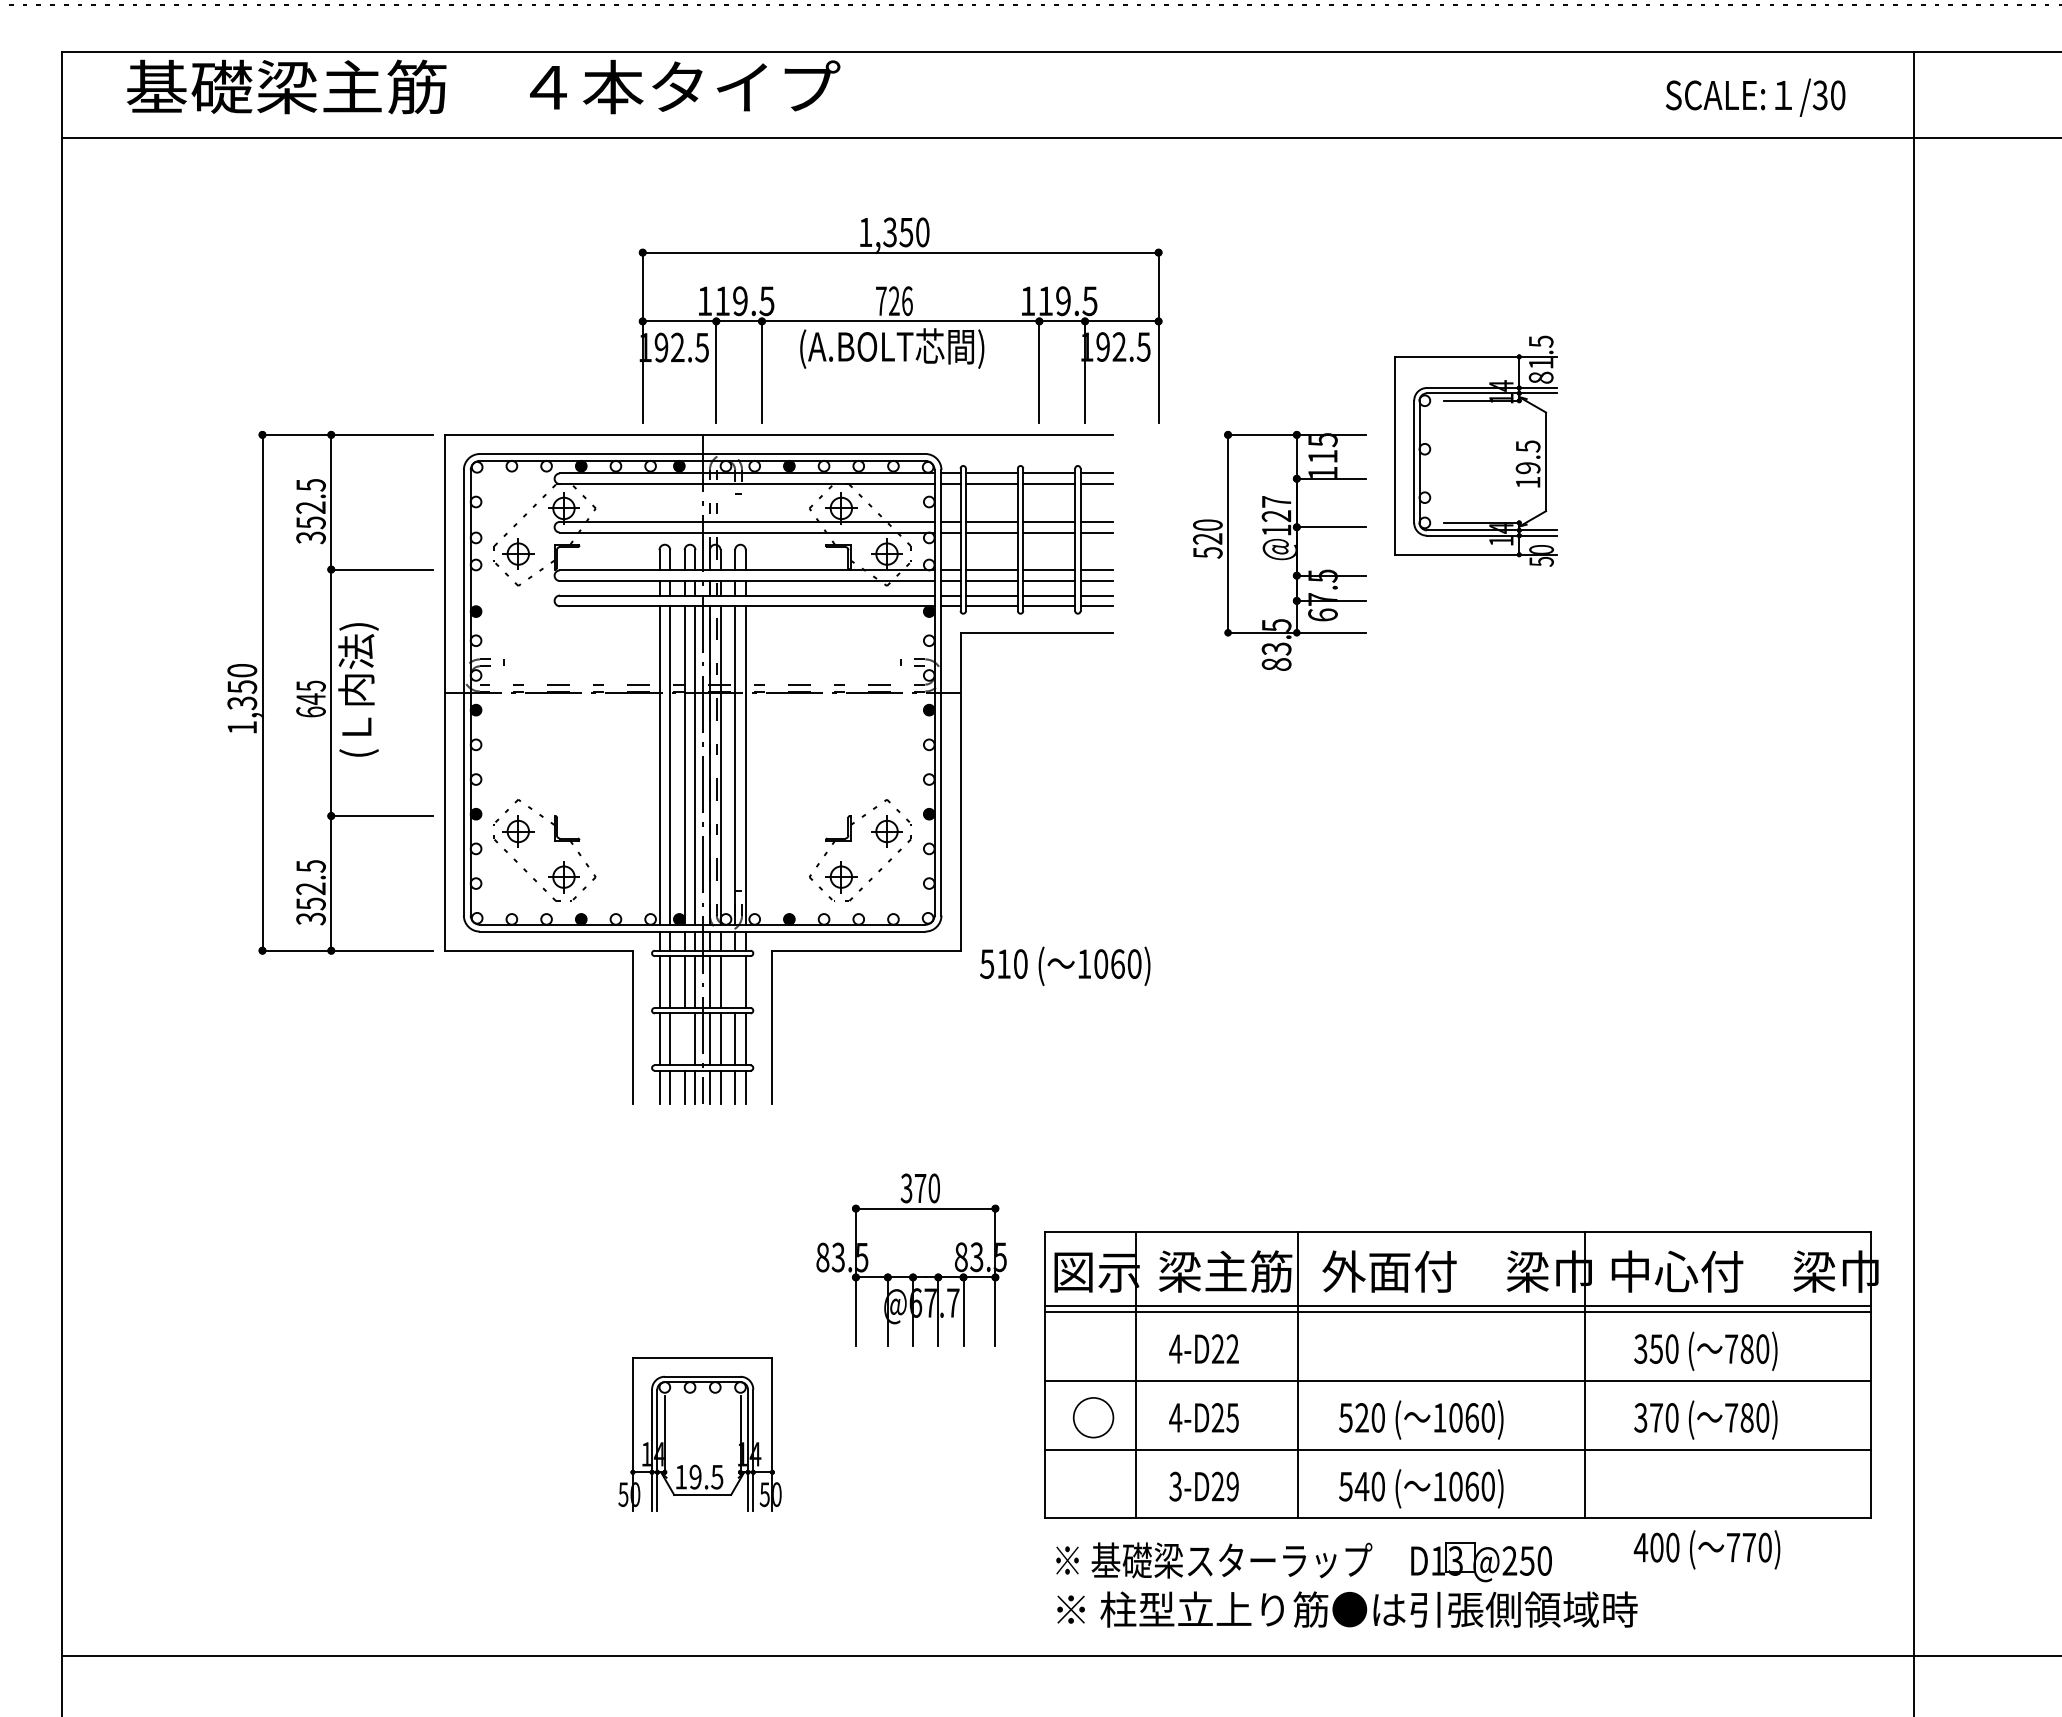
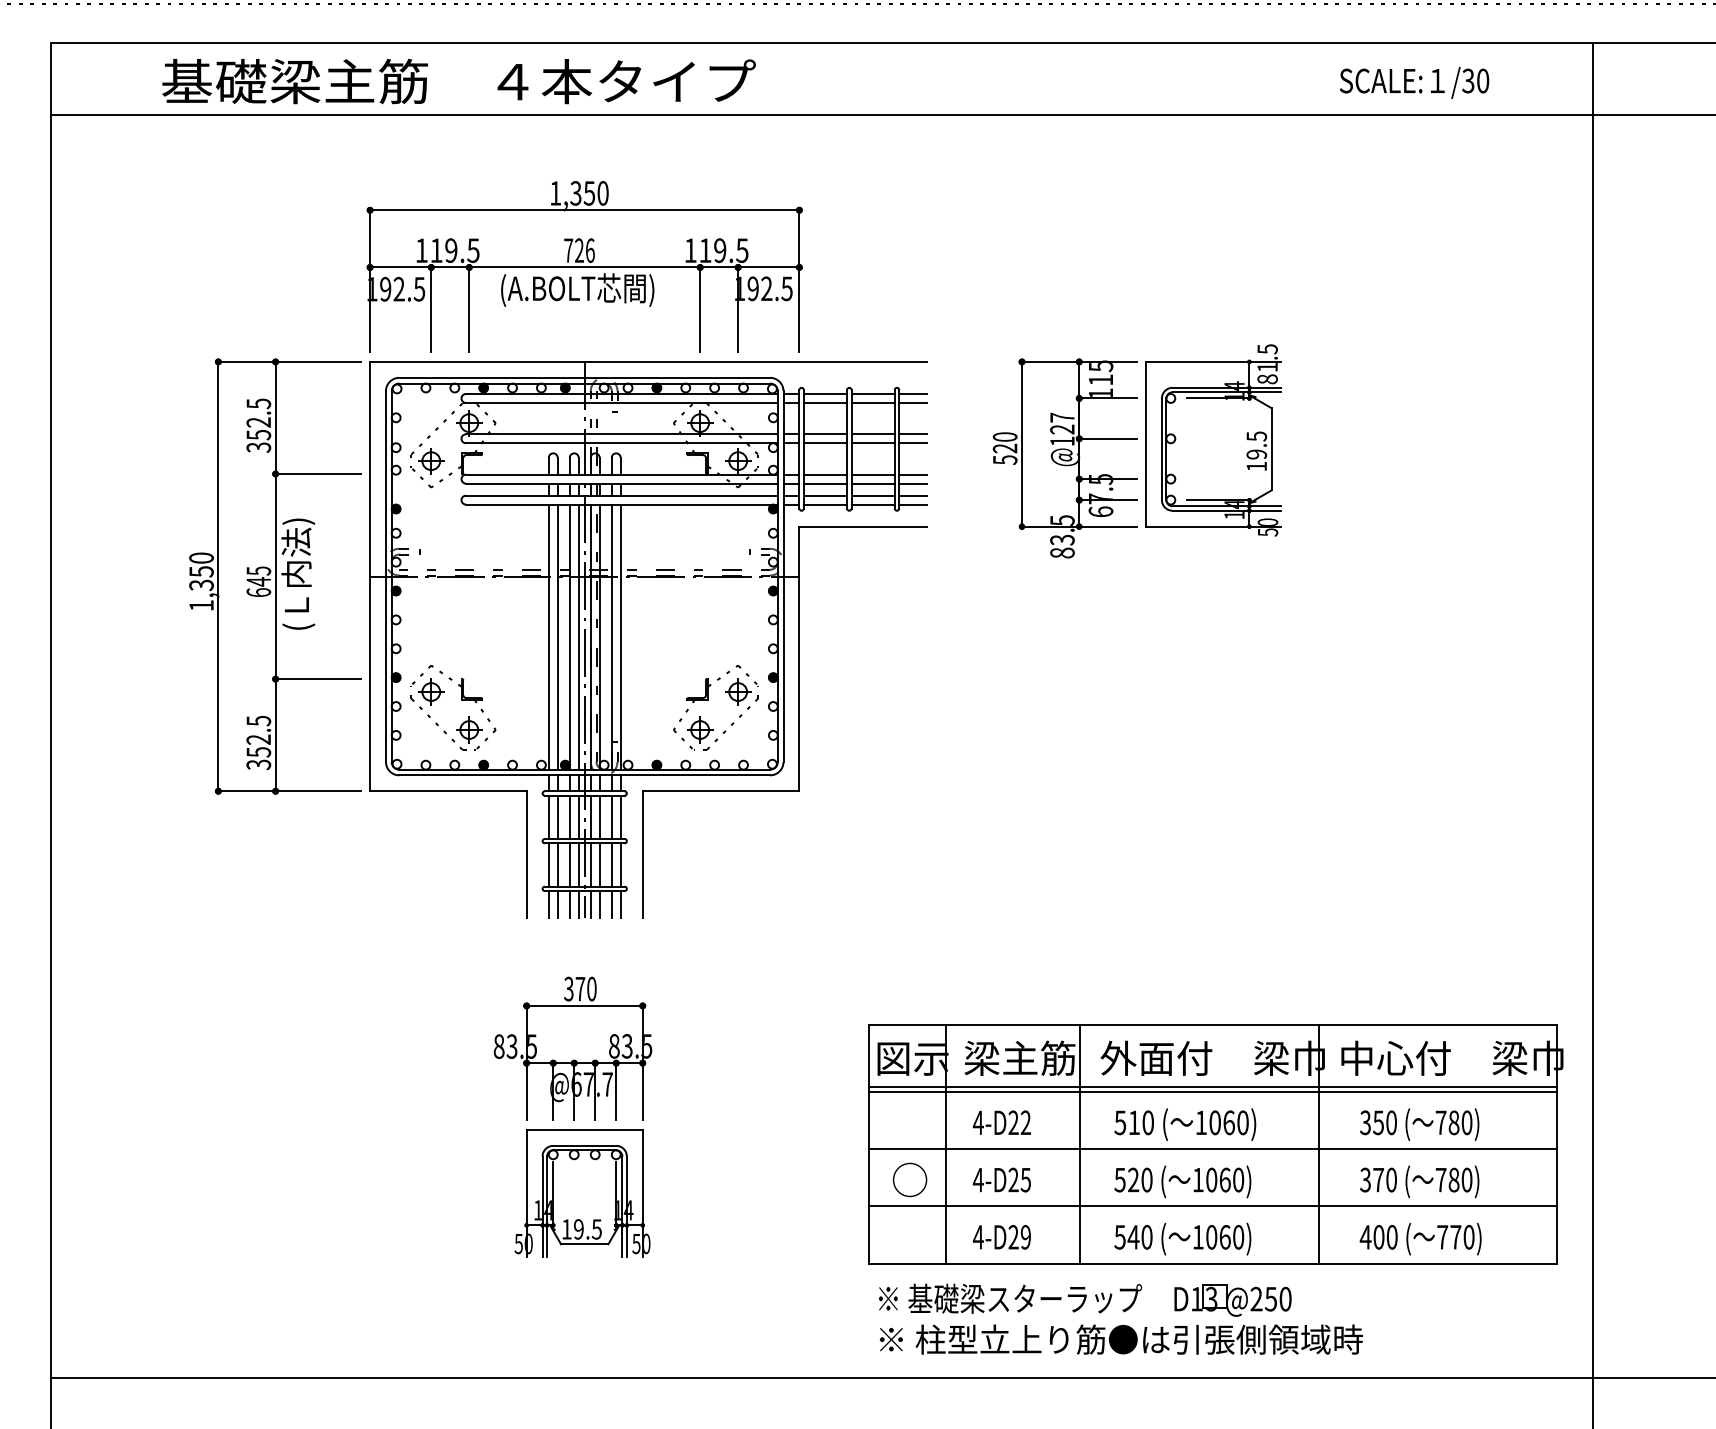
text: (483, 86) -> (458, 81), moved
text: (1755, 97) -> (1414, 82), moved
part: (900, 320) -> (584, 266), moved
part: (1475, 450) -> (1212, 439), moved
text: (1065, 965) -> (1185, 1123), moved
line: (735, 982) -> (612, 817), added
line: (684, 1039) -> (569, 865), added
part: (911, 1259) -> (572, 1048), moved
text: (1175, 1486) -> (978, 1237), 3-D29 -> 4-D29
text: (1706, 1549) -> (1420, 1238), moved

